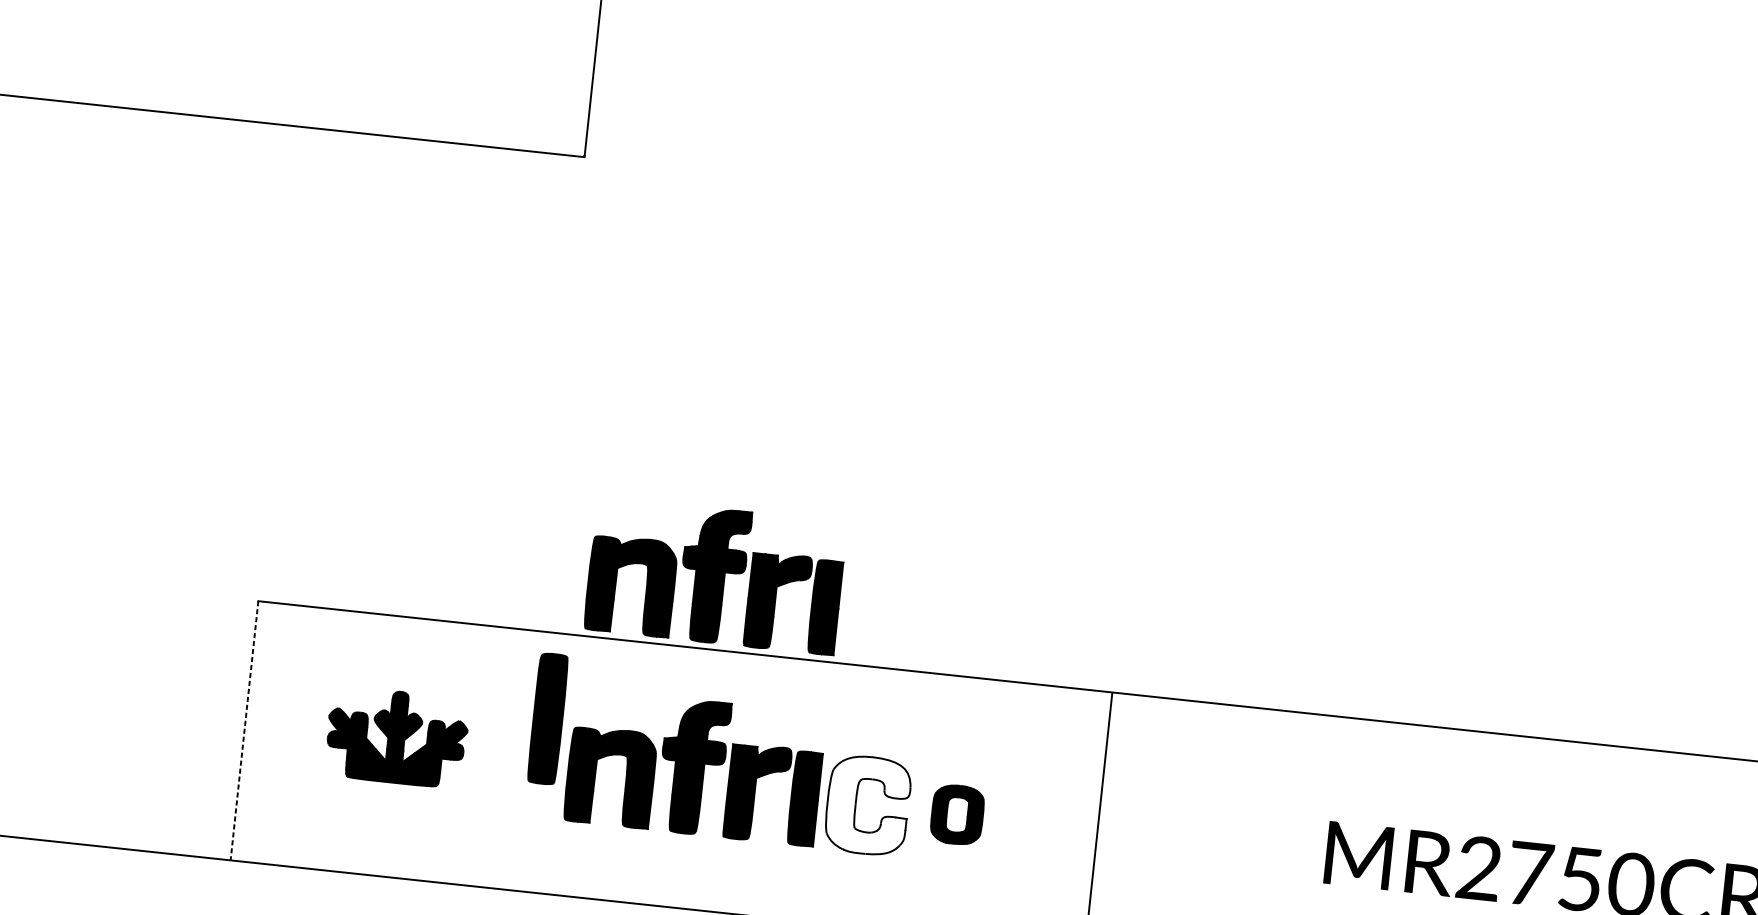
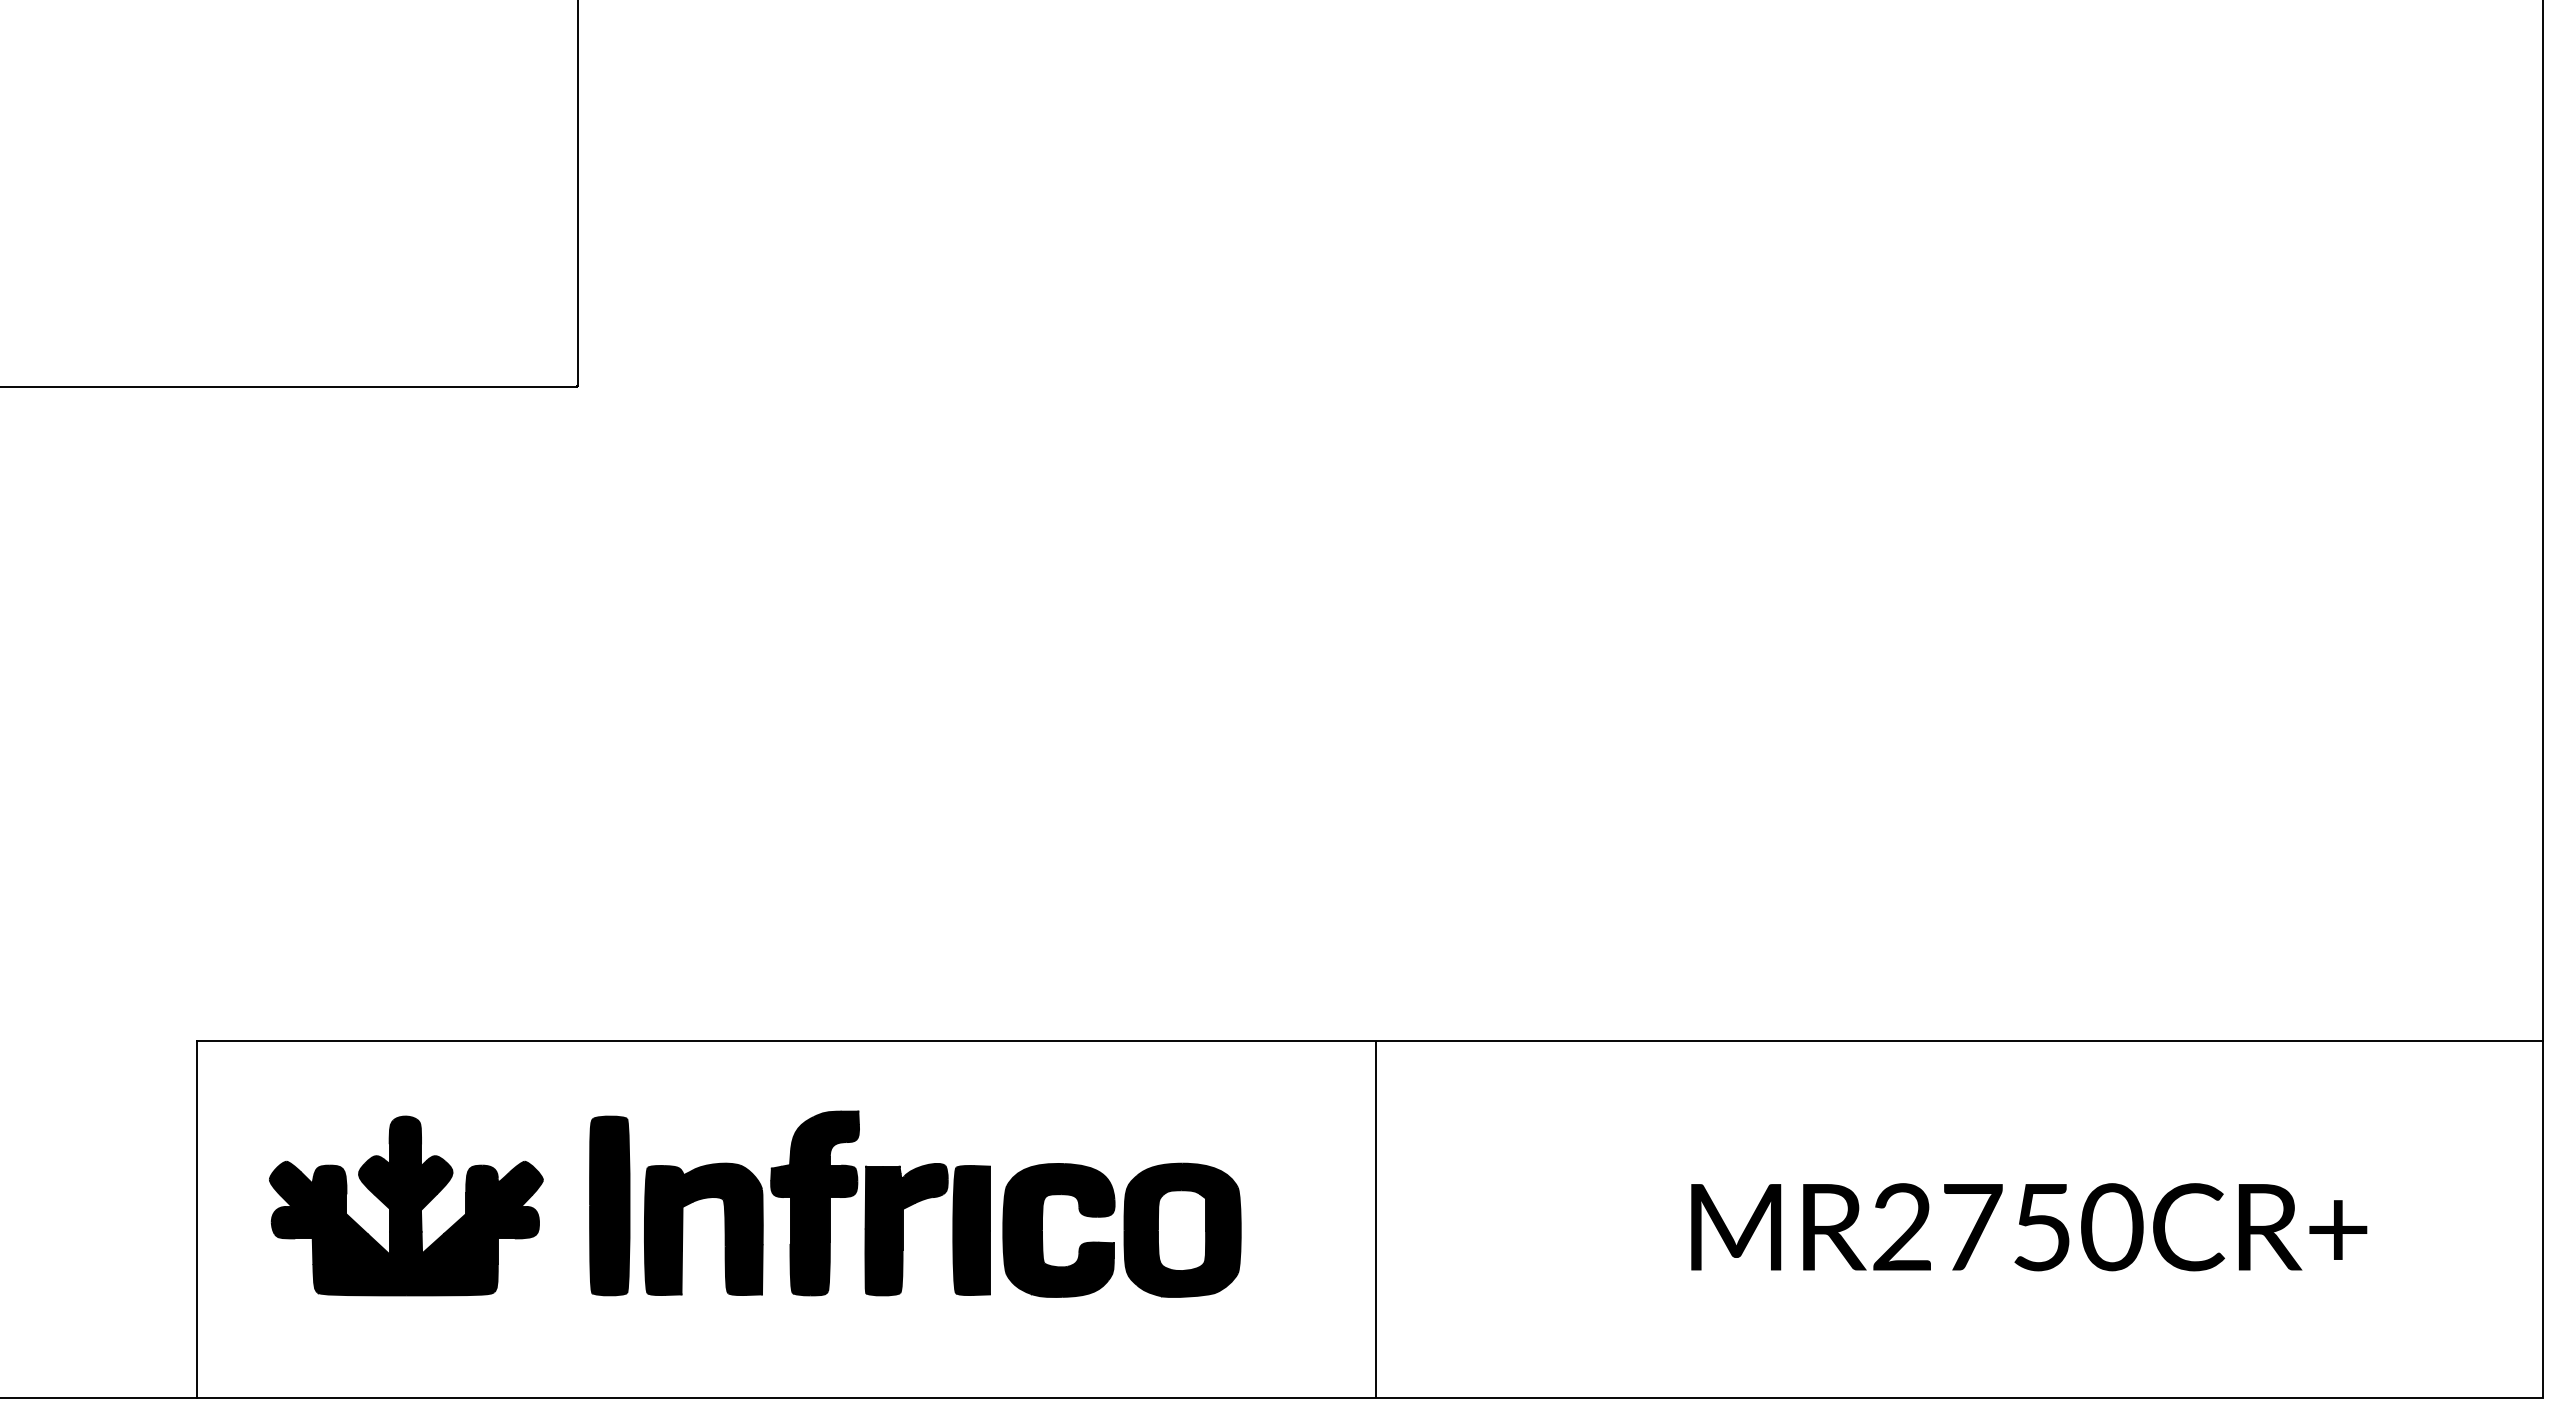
part: (715, 575) -> (817, 939), removed
part: (547, 718) -> (609, 1205), moved
line: (244, 730) -> (197, 1219), dashed -> solid
part: (397, 736) -> (406, 1205), size x1.43
fill: (867, 804) -> (1058, 1229), added
part: (957, 814) -> (1182, 1229), size x1.67

